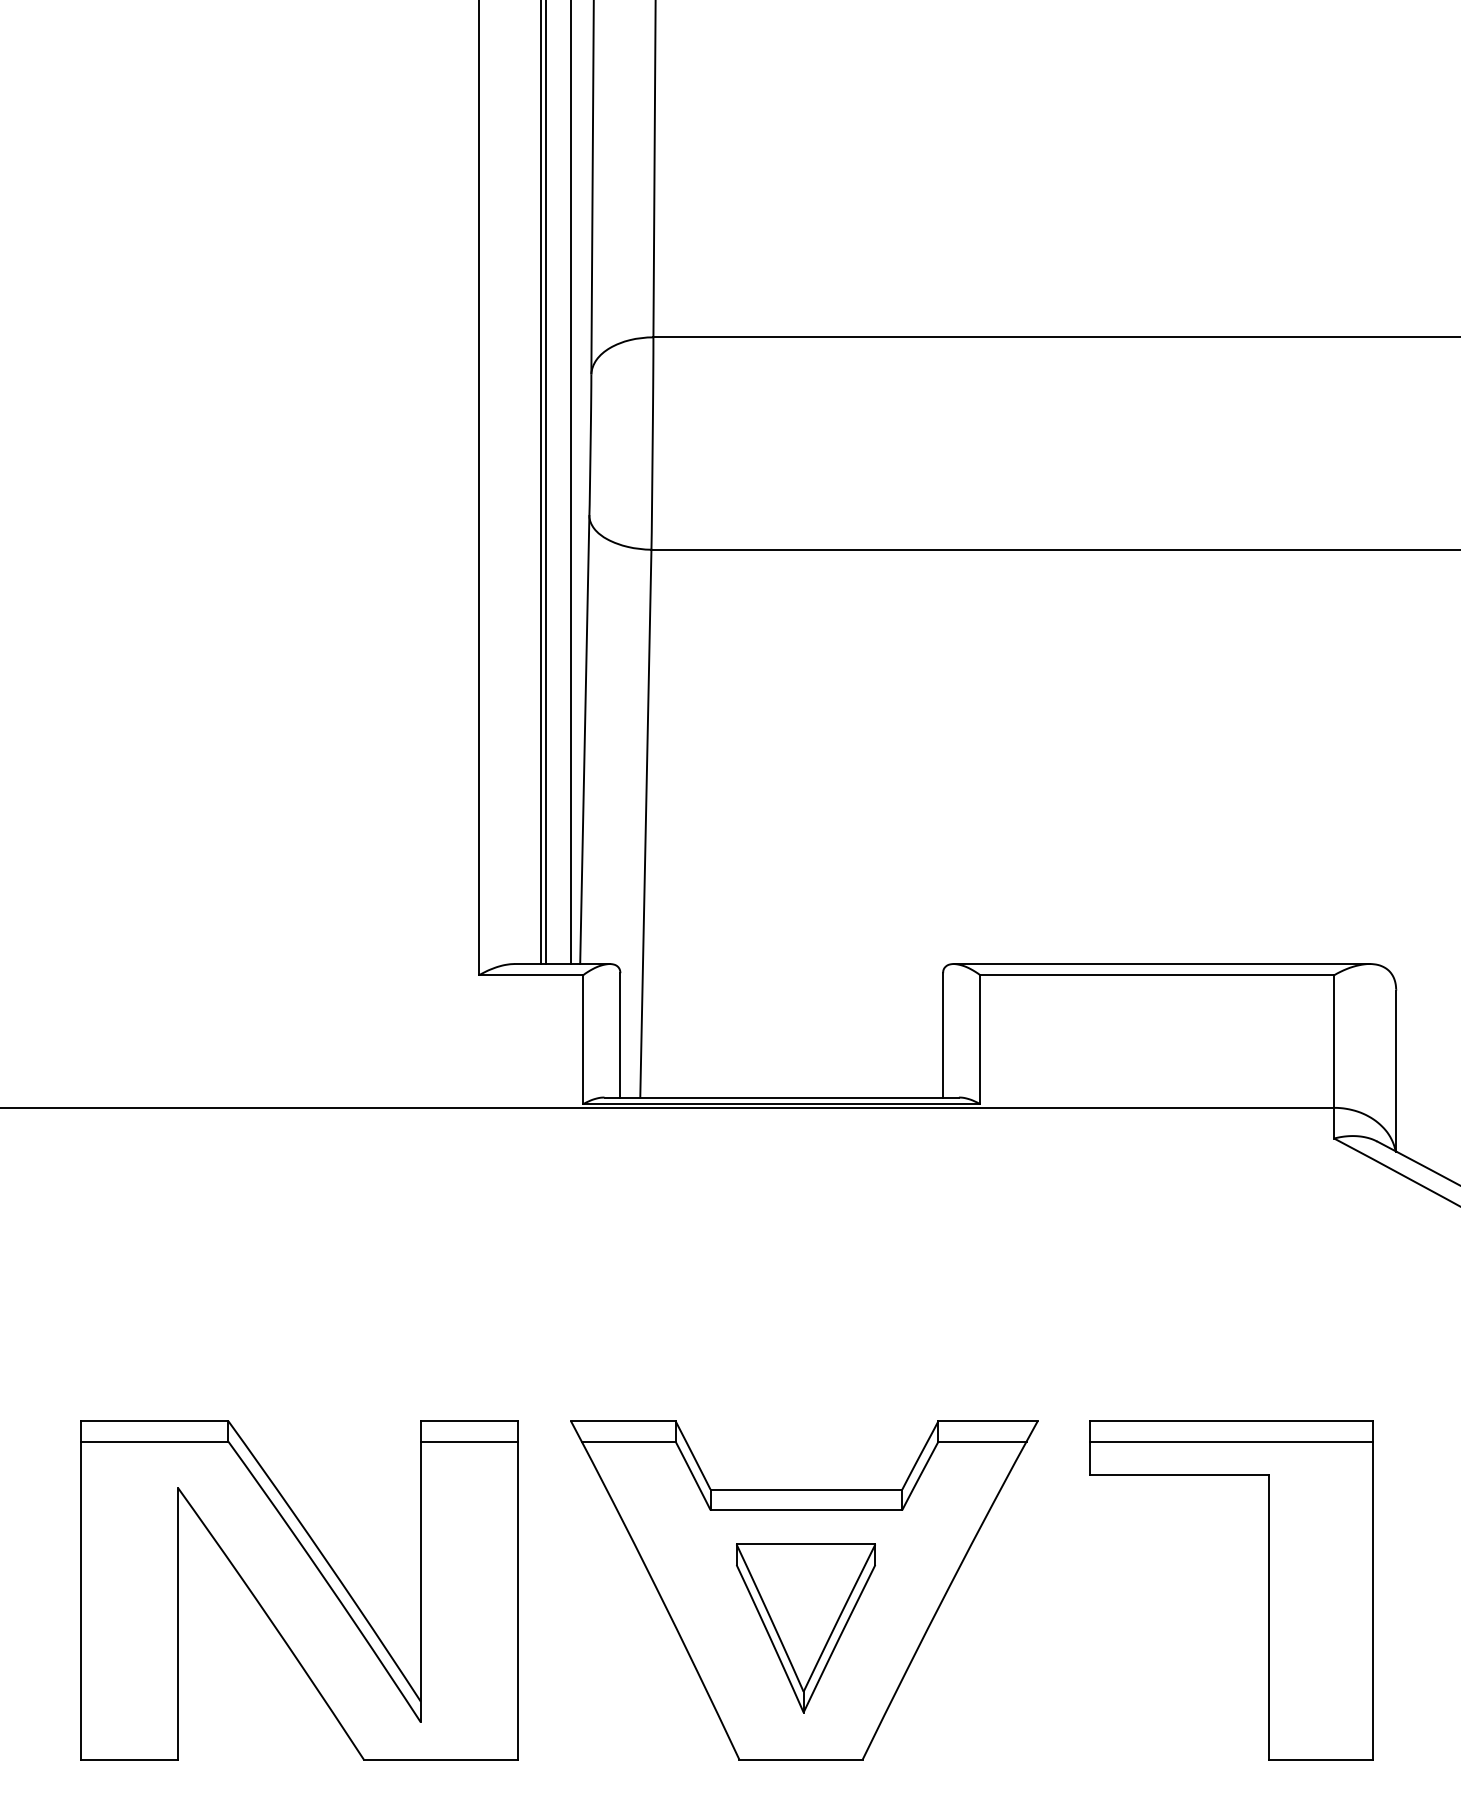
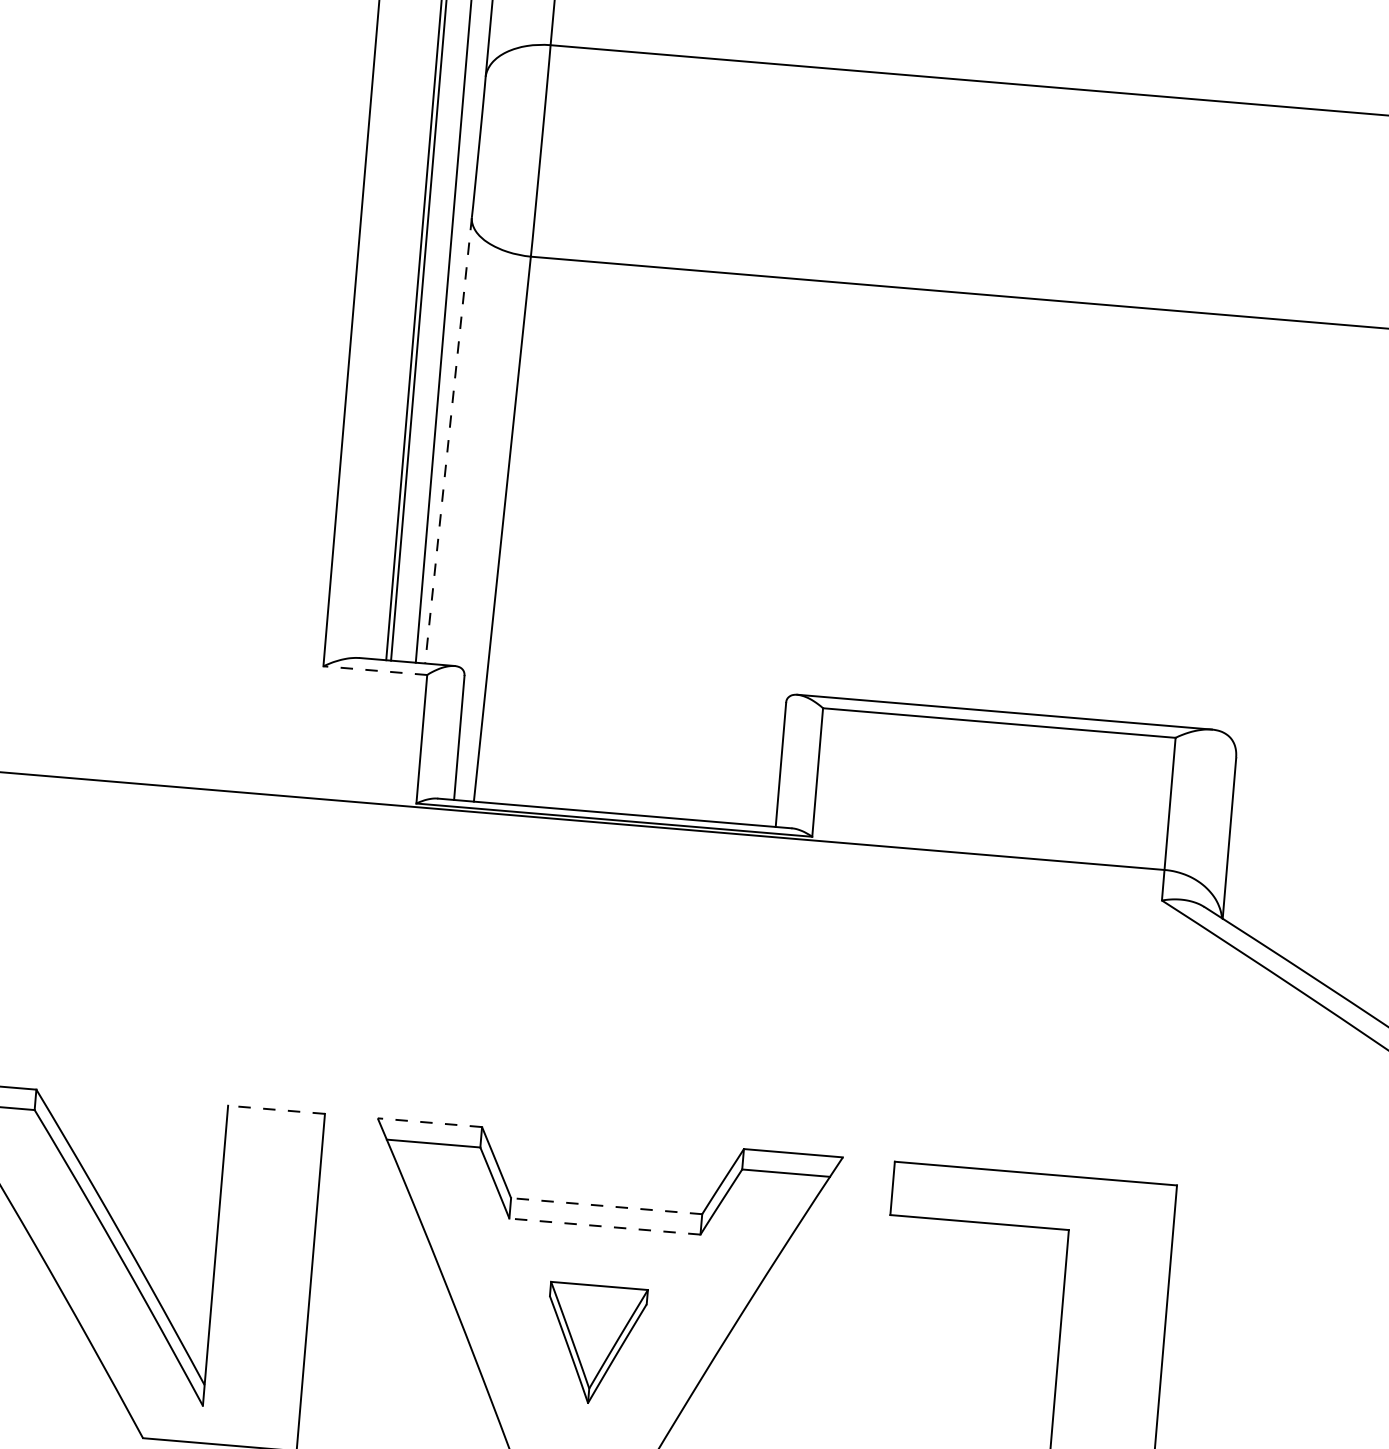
line: (584, 740) -> (448, 441), solid -> dashed
line: (530, 975) -> (374, 670), solid -> dashed
line: (469, 1421) -> (276, 1110), solid -> dashed
line: (622, 1421) -> (429, 1122), solid -> dashed
line: (469, 1441) -> (274, 1130), removed
line: (1231, 1441) -> (1034, 1193), removed
line: (806, 1489) -> (606, 1206), solid -> dashed
line: (806, 1510) -> (604, 1227), solid -> dashed
part: (805, 1628) -> (594, 1344), size x0.7

